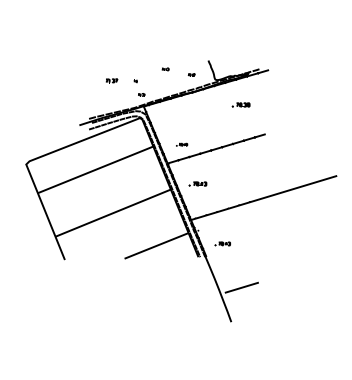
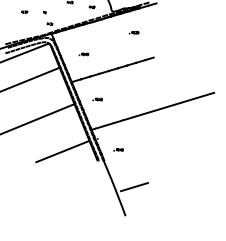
part: (111, 80) -> (24, 11), size x0.62
part: (241, 105) -> (134, 33), size x0.62
part: (182, 144) -> (84, 54), moved
part: (198, 184) -> (97, 99), size x0.62
part: (223, 243) -> (118, 149), size x0.71

